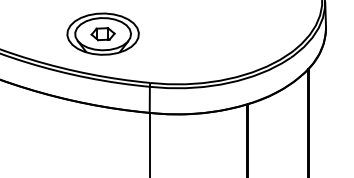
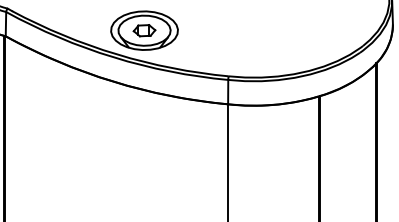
part: (103, 33) -> (144, 30), moved

